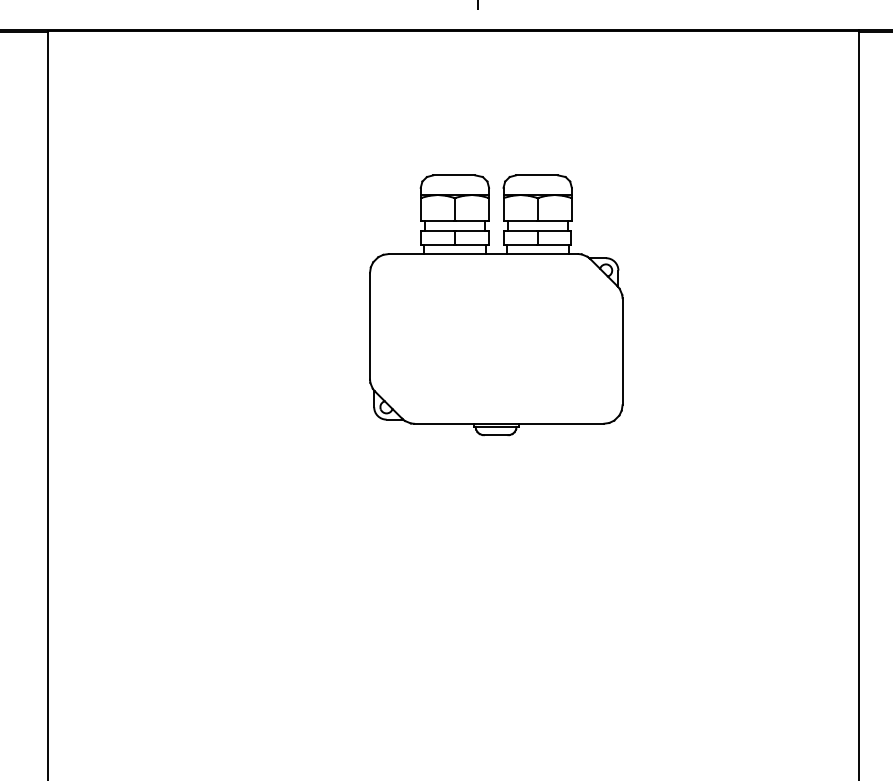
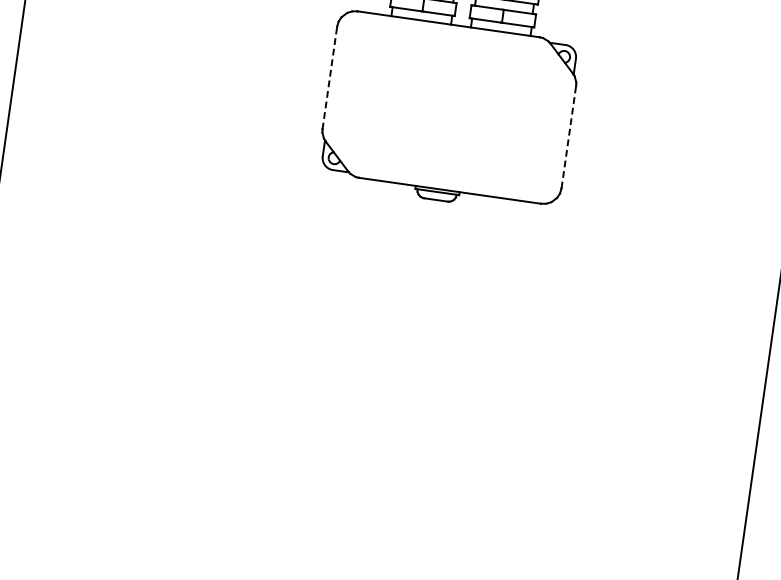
line: (370, 325) -> (330, 77), solid -> dashed
line: (622, 351) -> (568, 136), solid -> dashed

